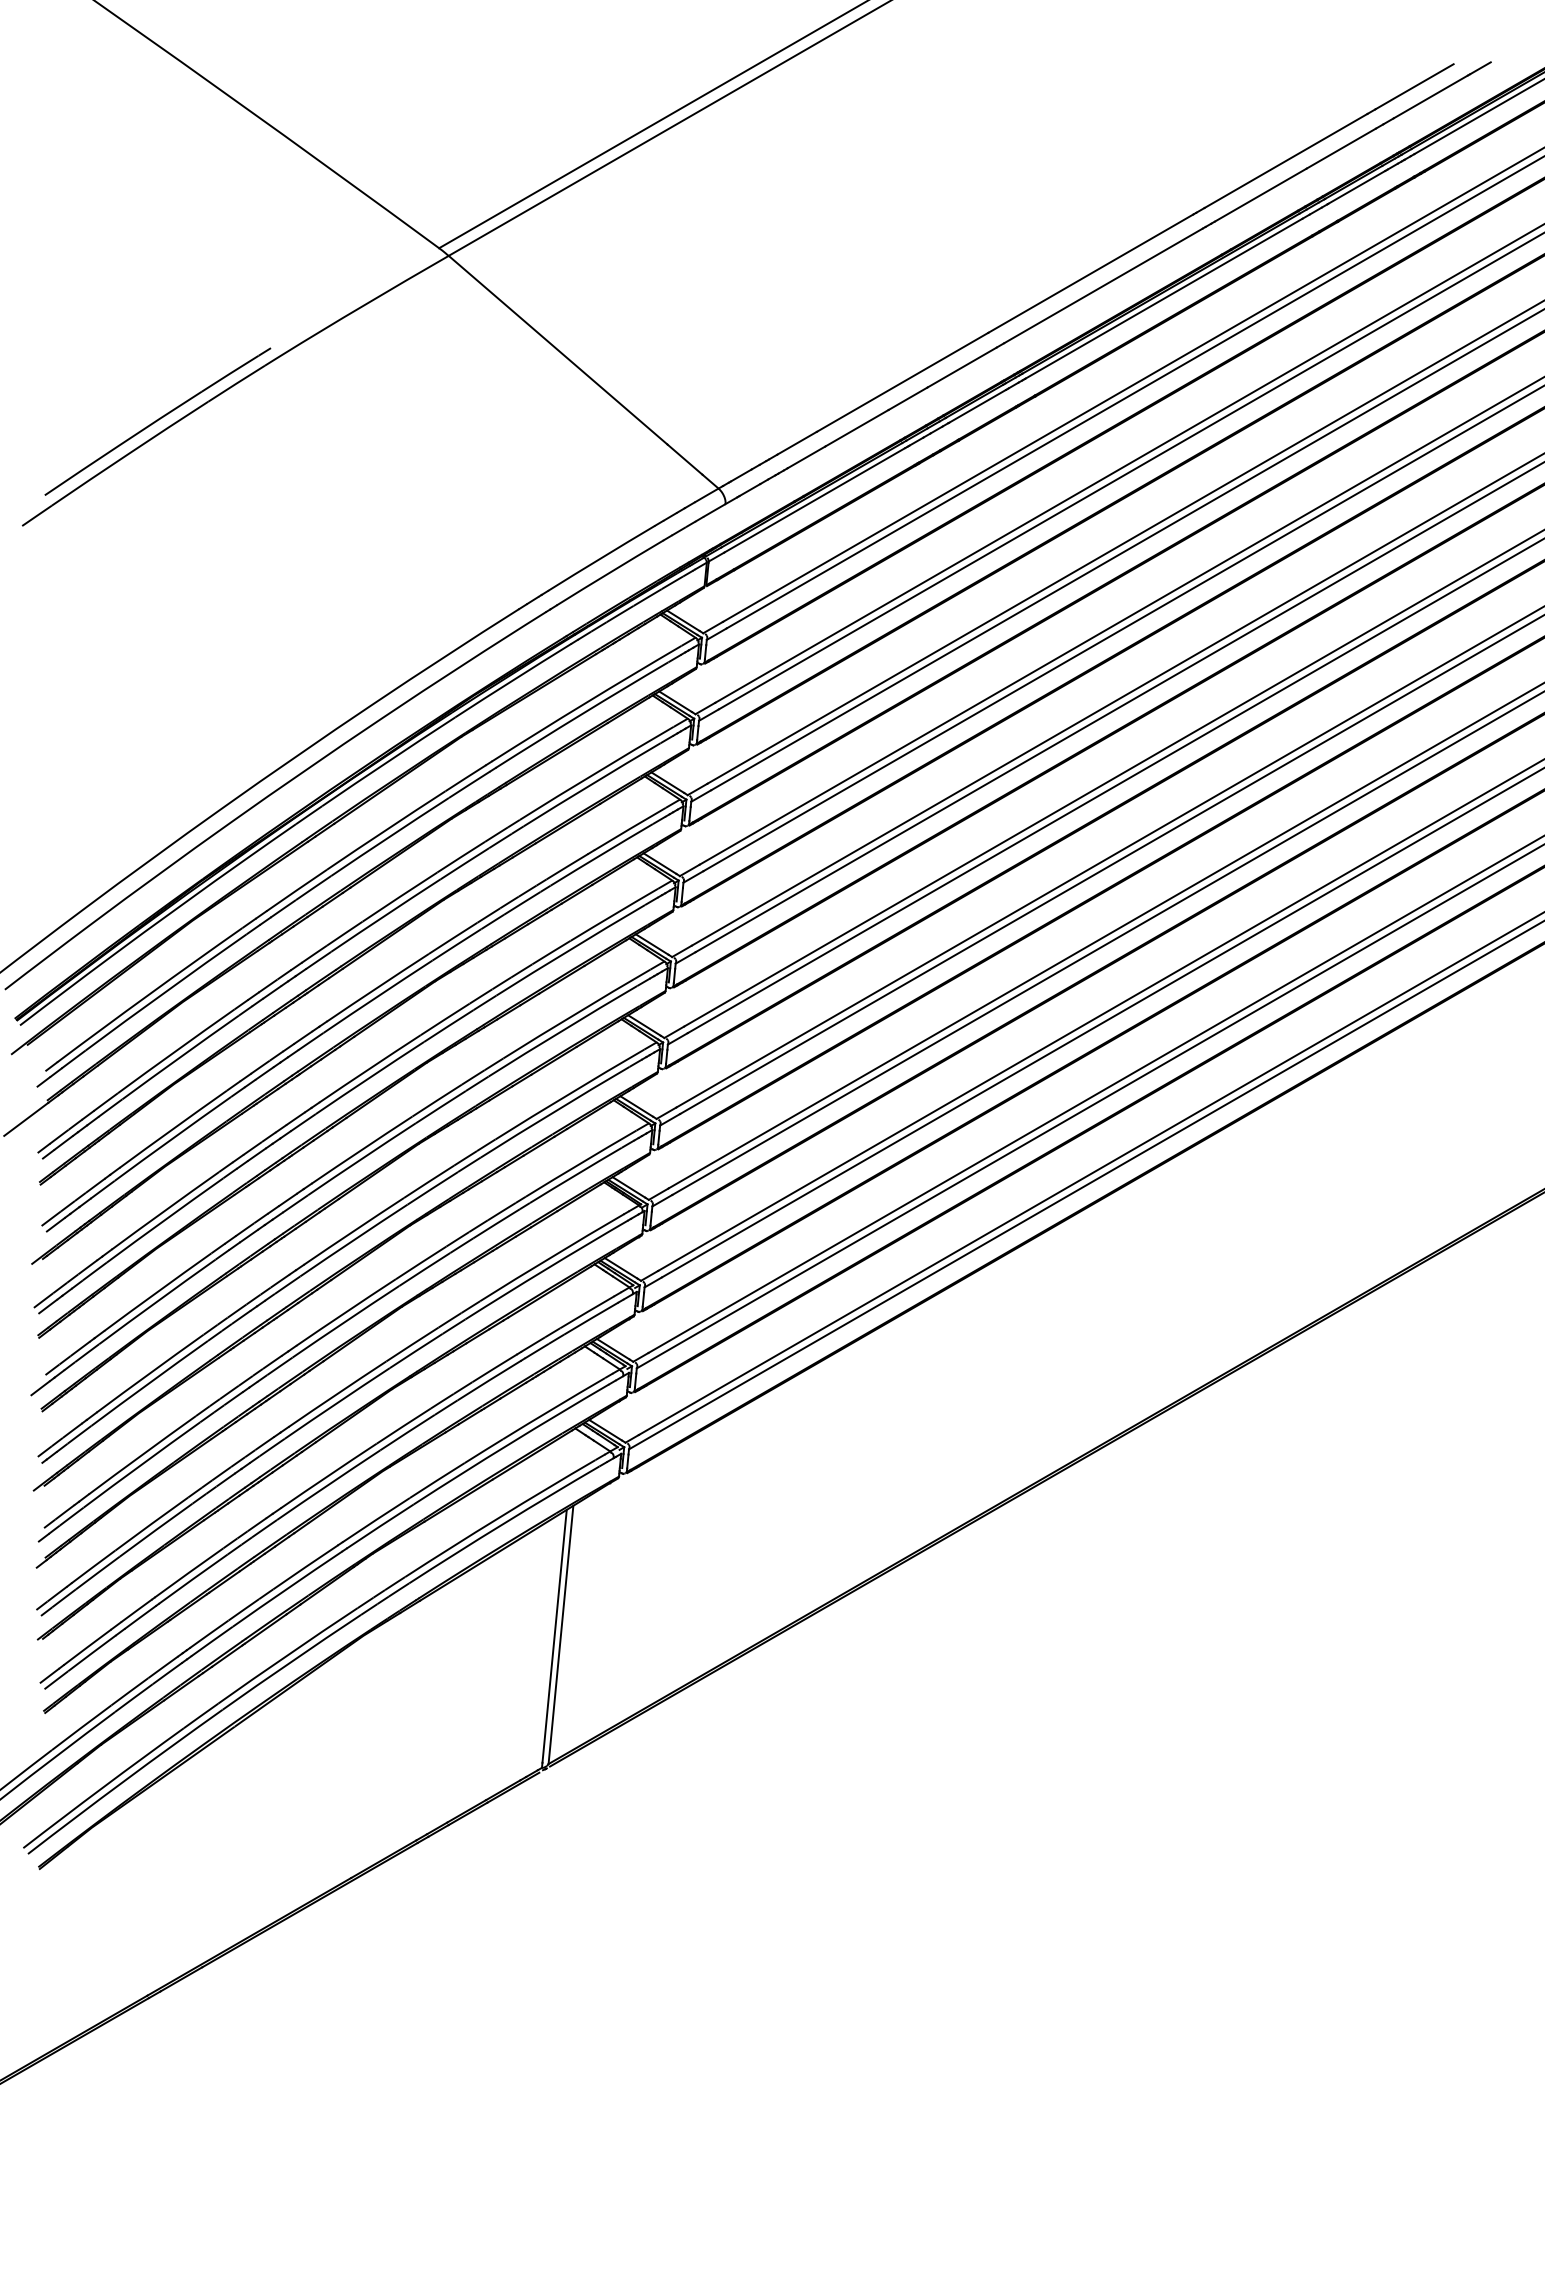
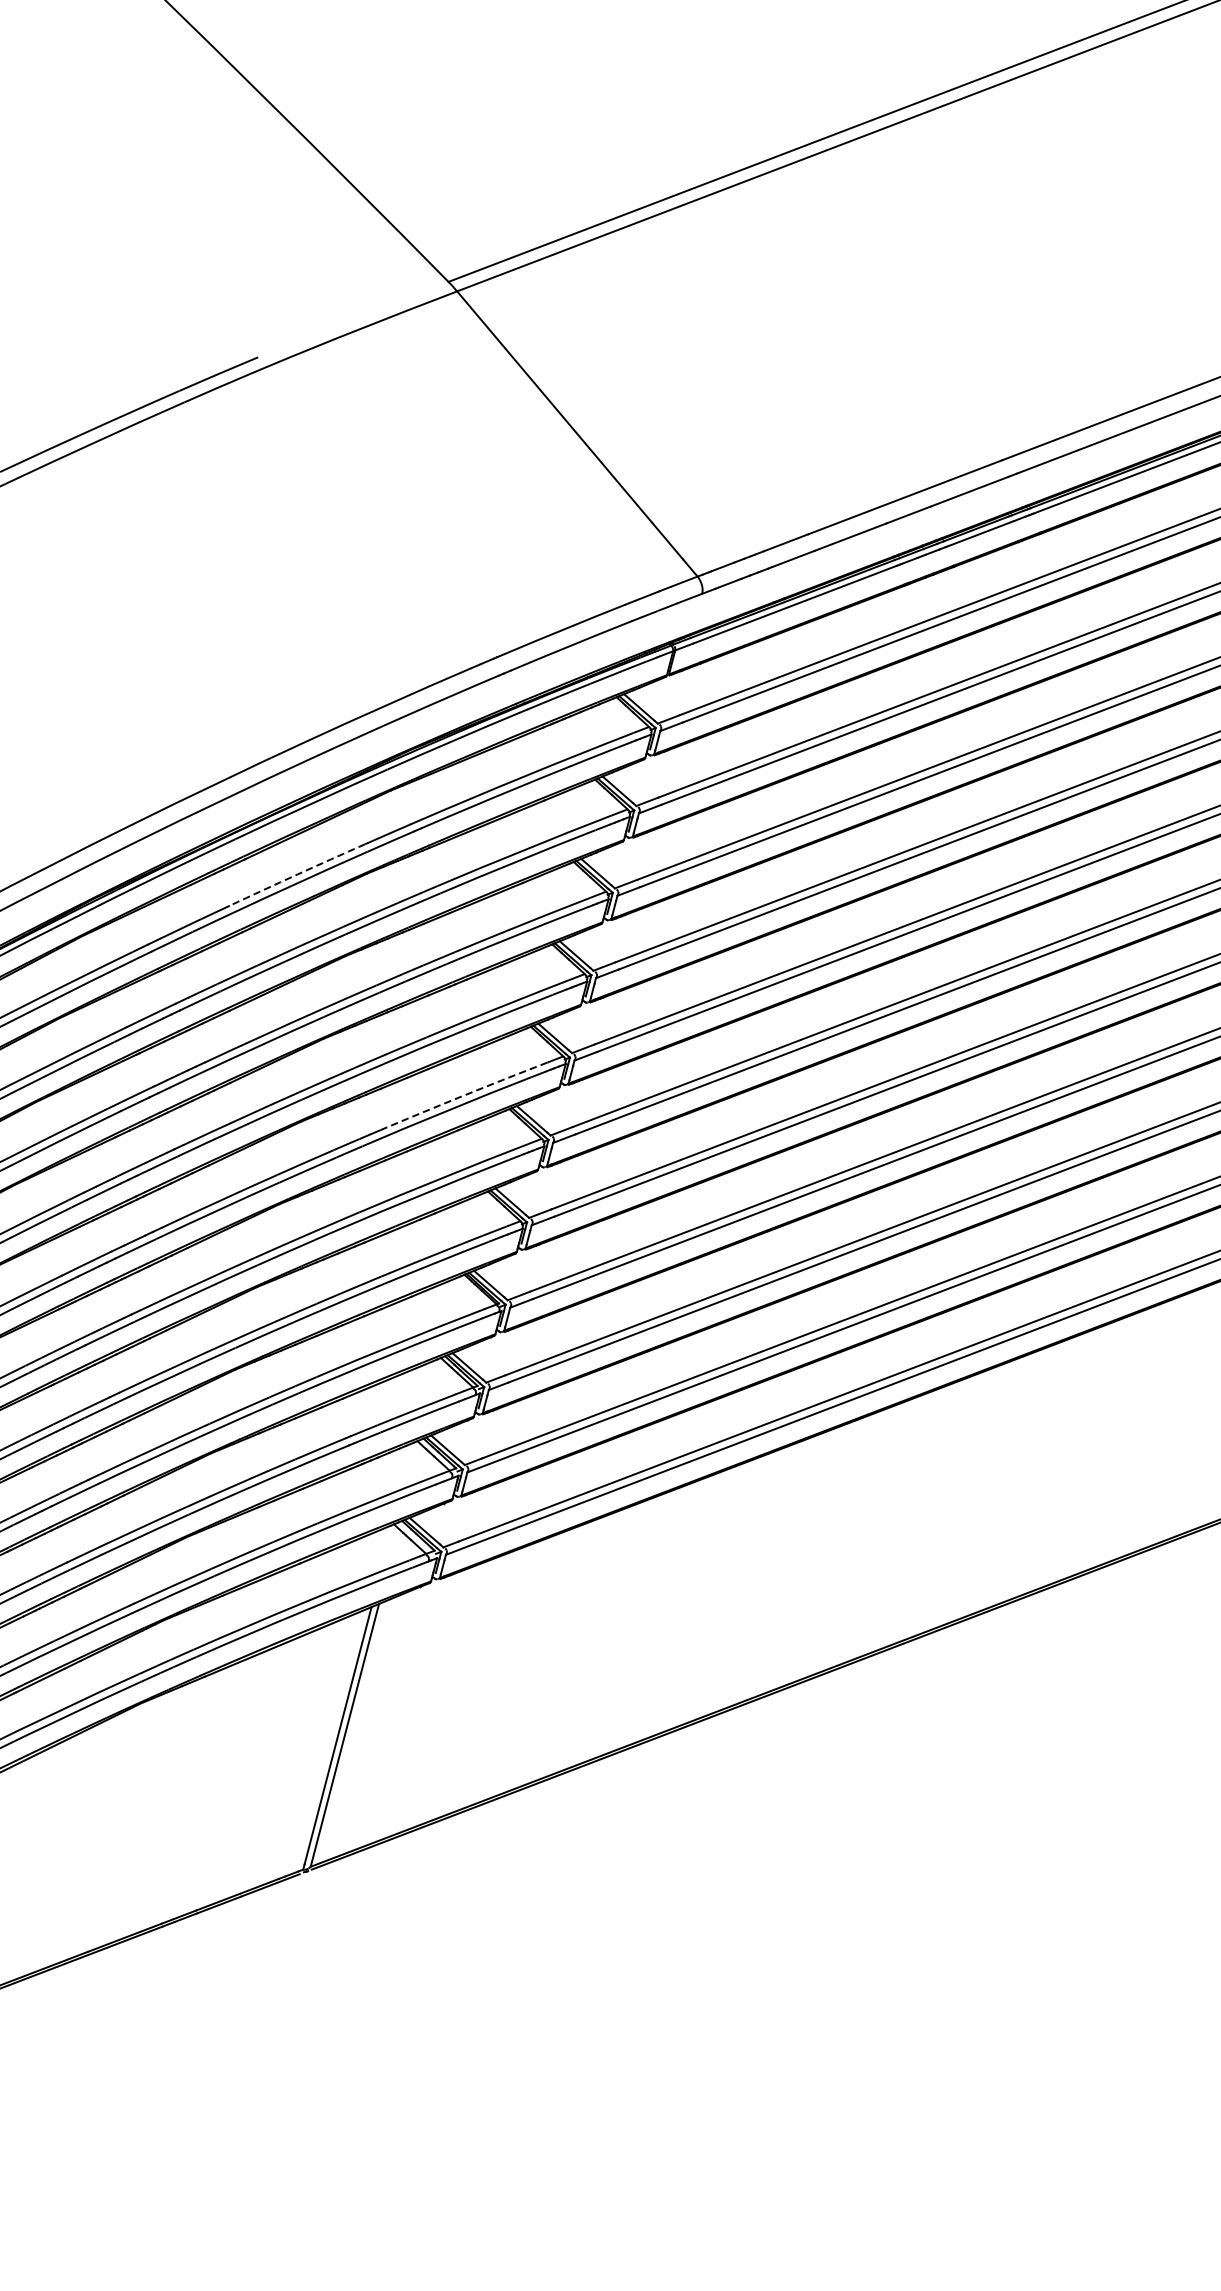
arc: (386, 830) -> (297, 875), solid -> dashed
arc: (576, 1013) -> (463, 1095), solid -> dashed

